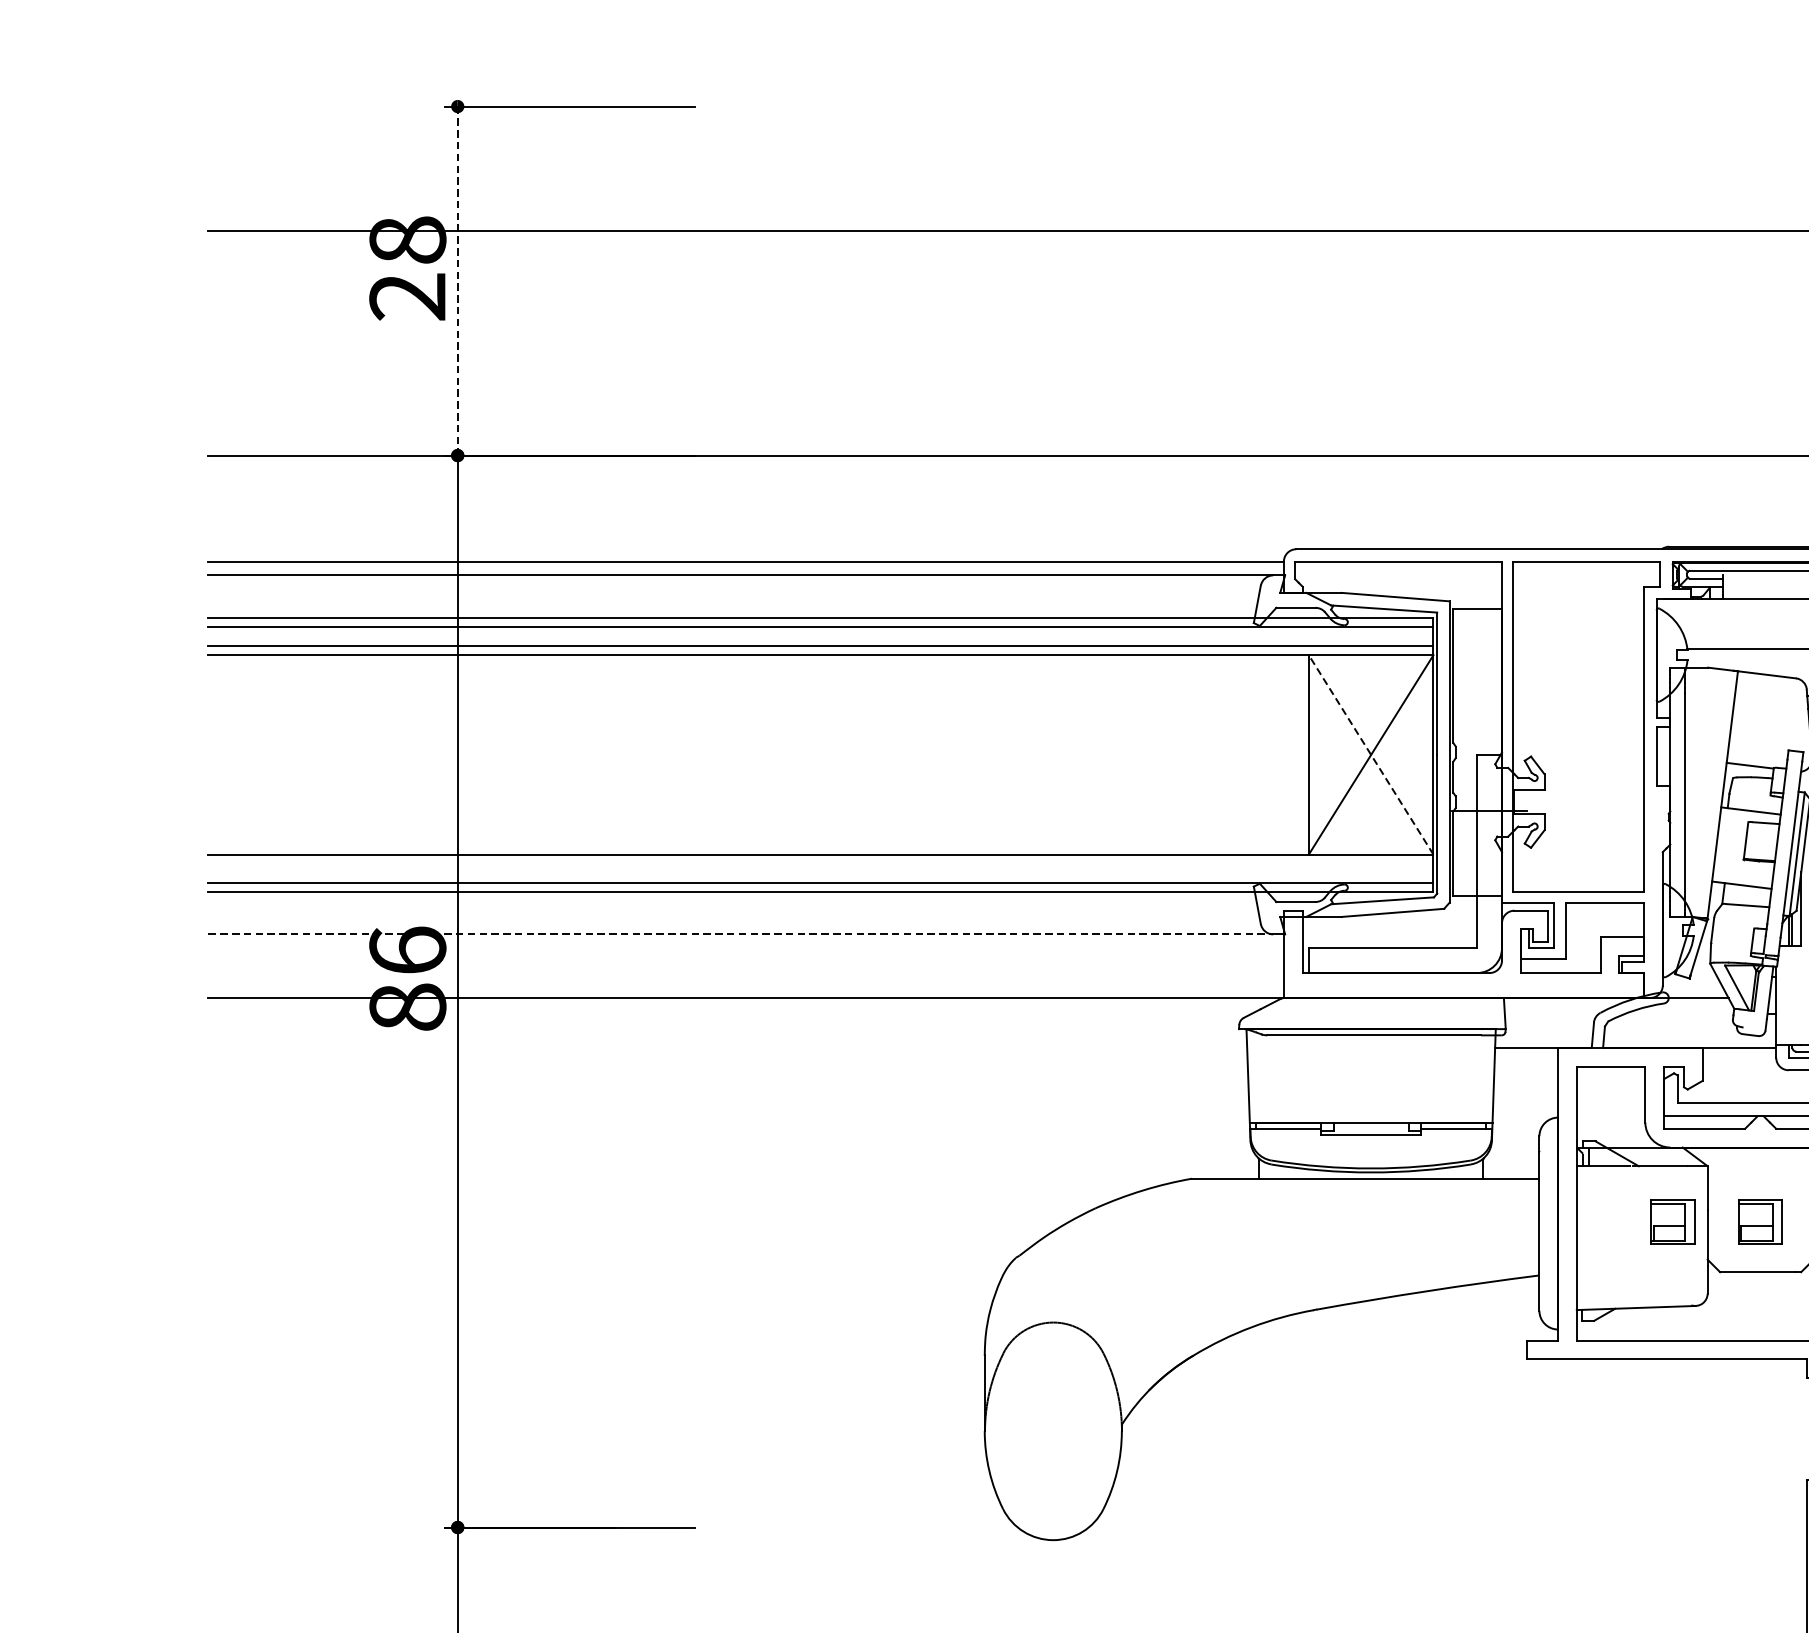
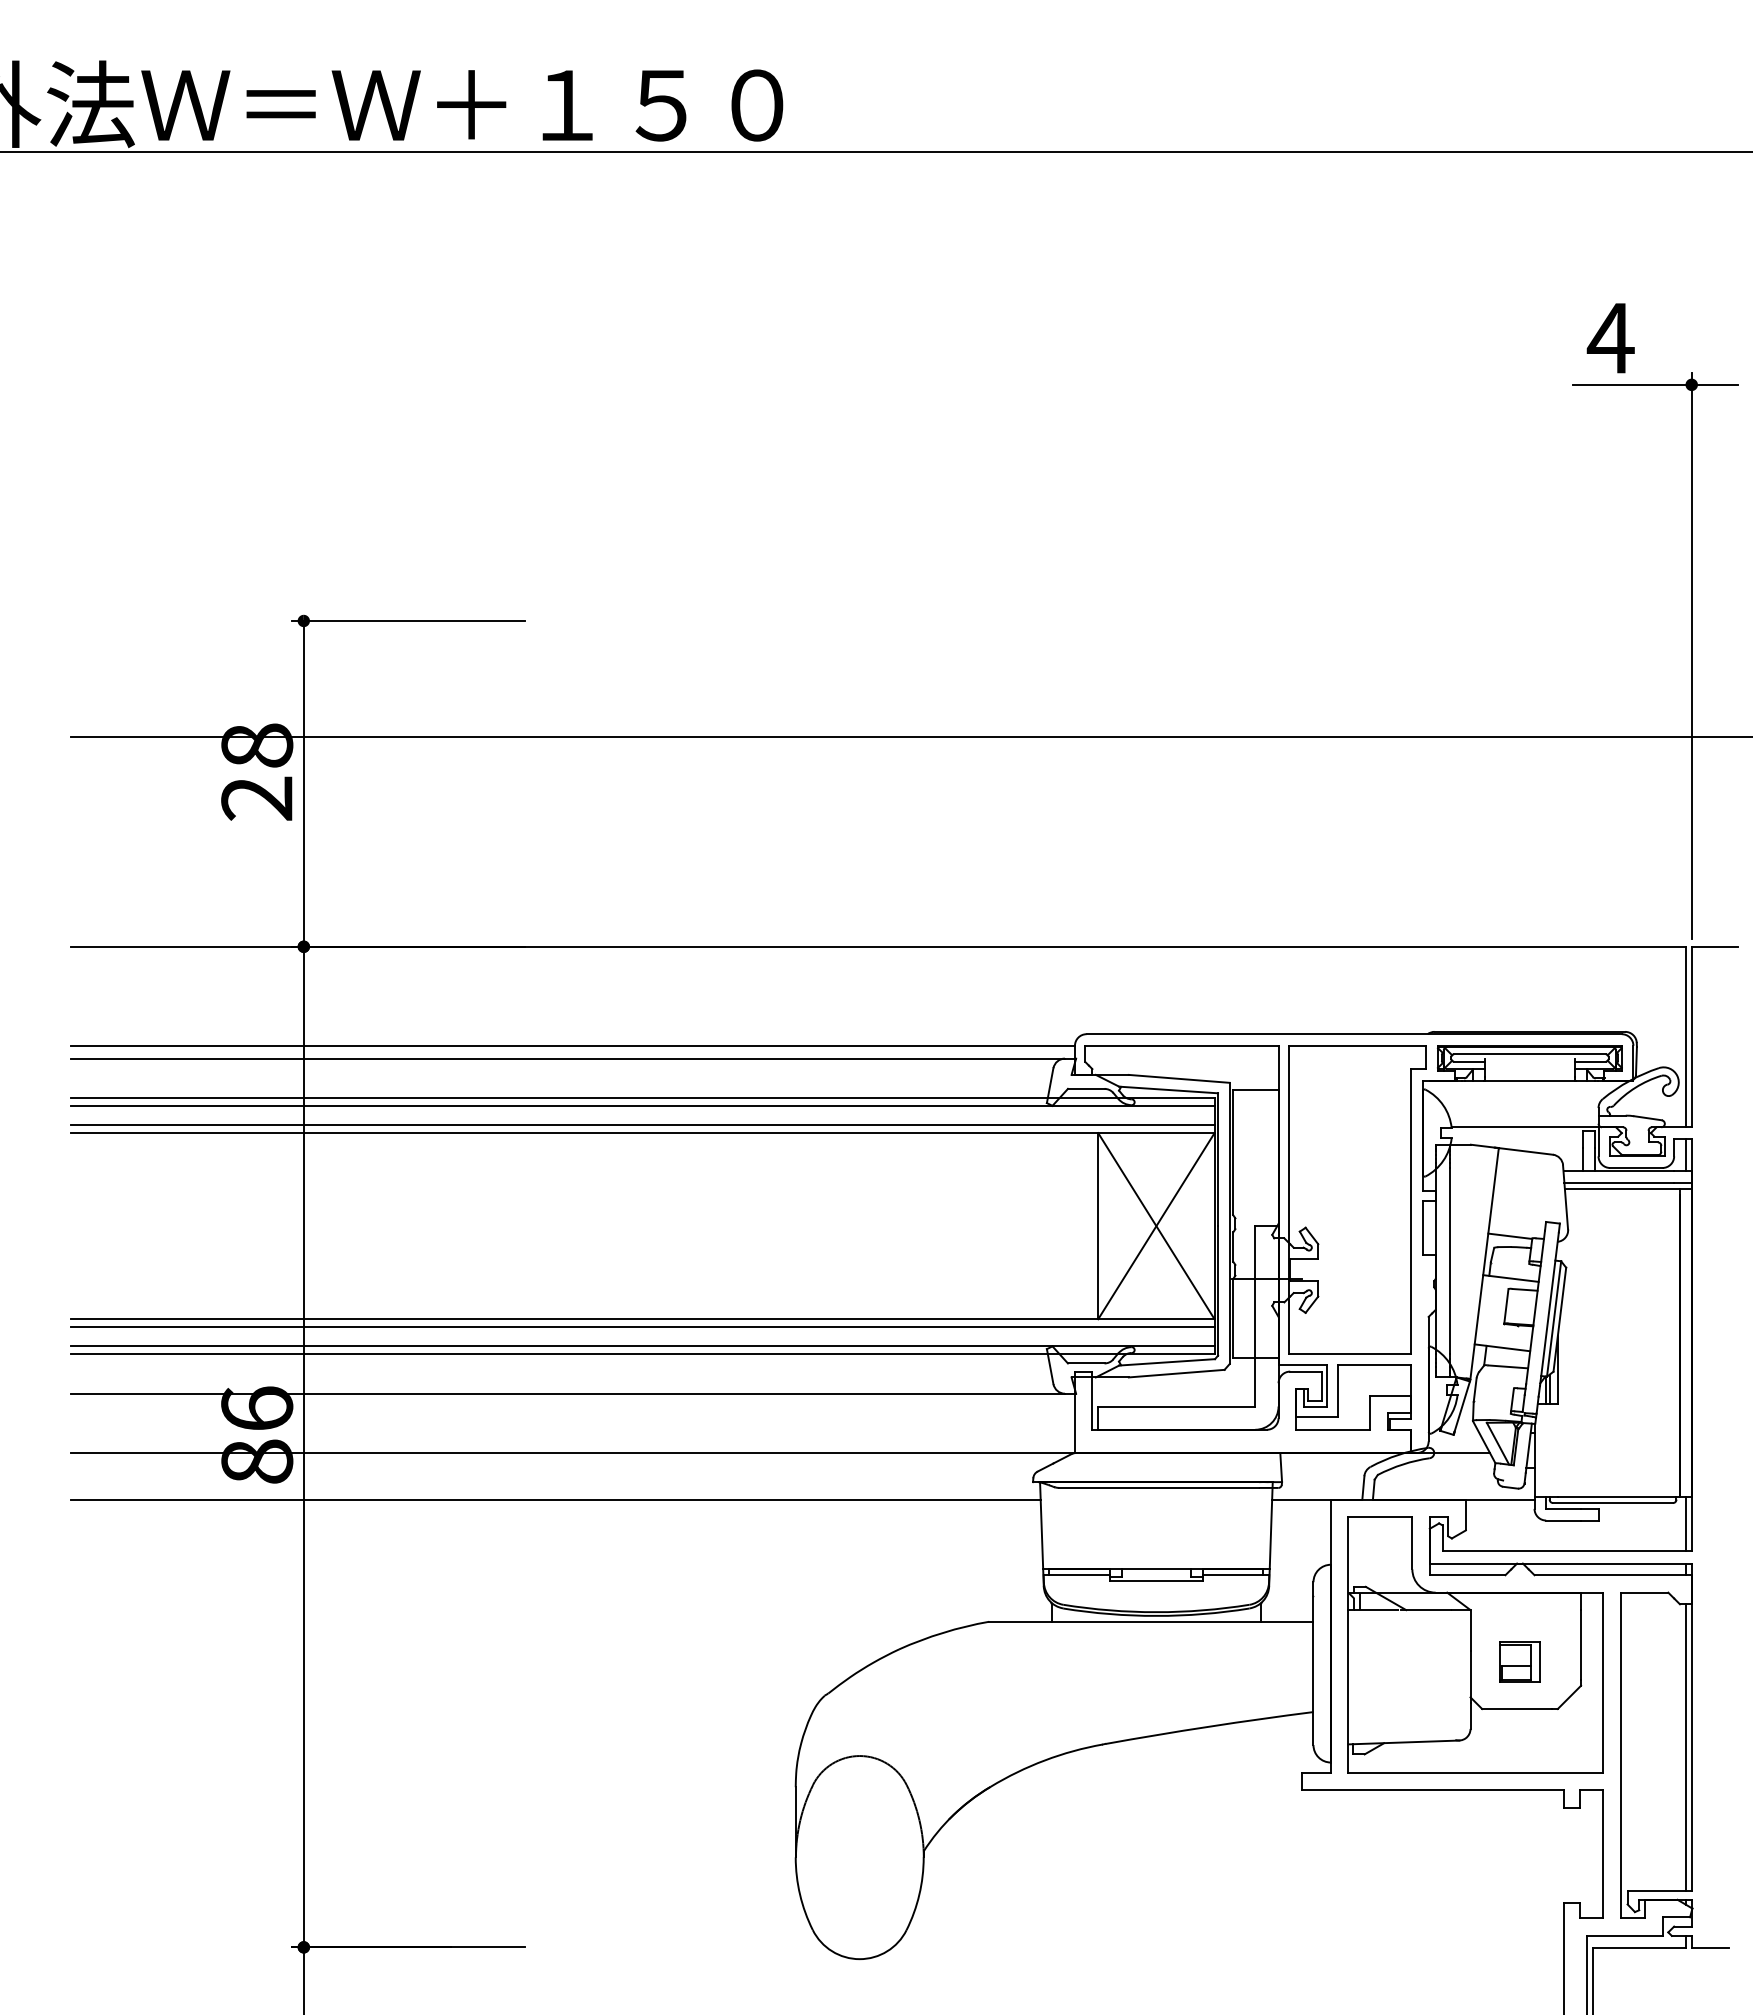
line: (457, 280) -> (303, 783), dashed -> solid
line: (1371, 755) -> (1156, 1226), dashed -> solid
line: (820, 863) -> (642, 1327), added
line: (741, 934) -> (568, 1393), dashed -> solid
line: (727, 1047) -> (555, 1499), added
part: (1672, 1221) -> (1437, 1661), removed

